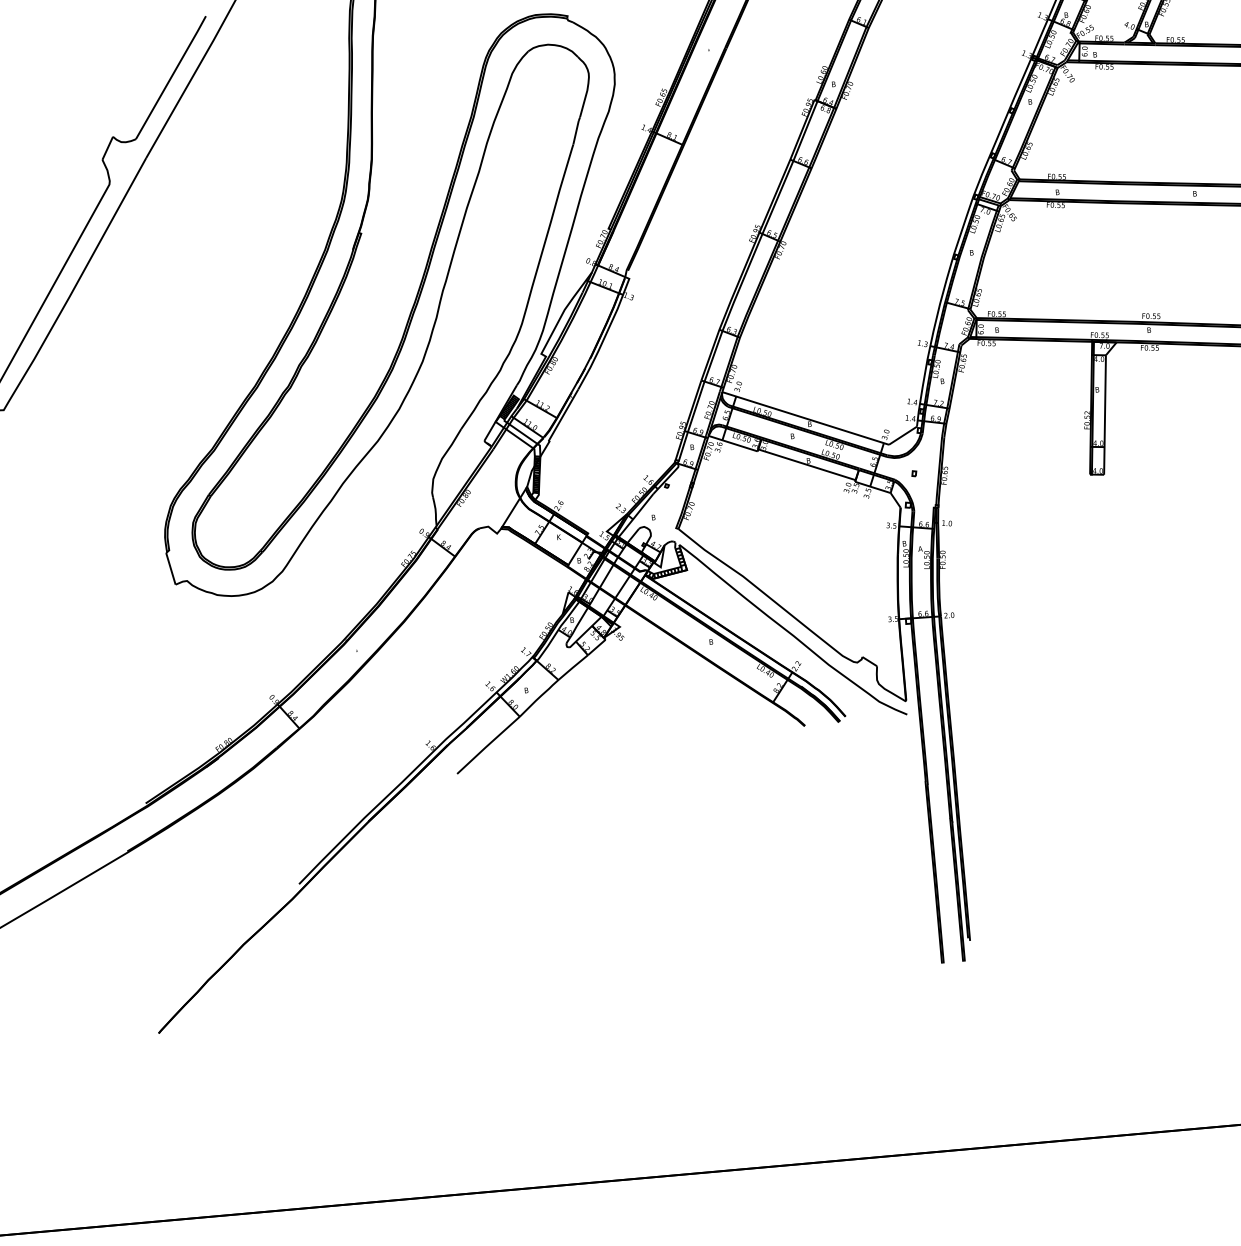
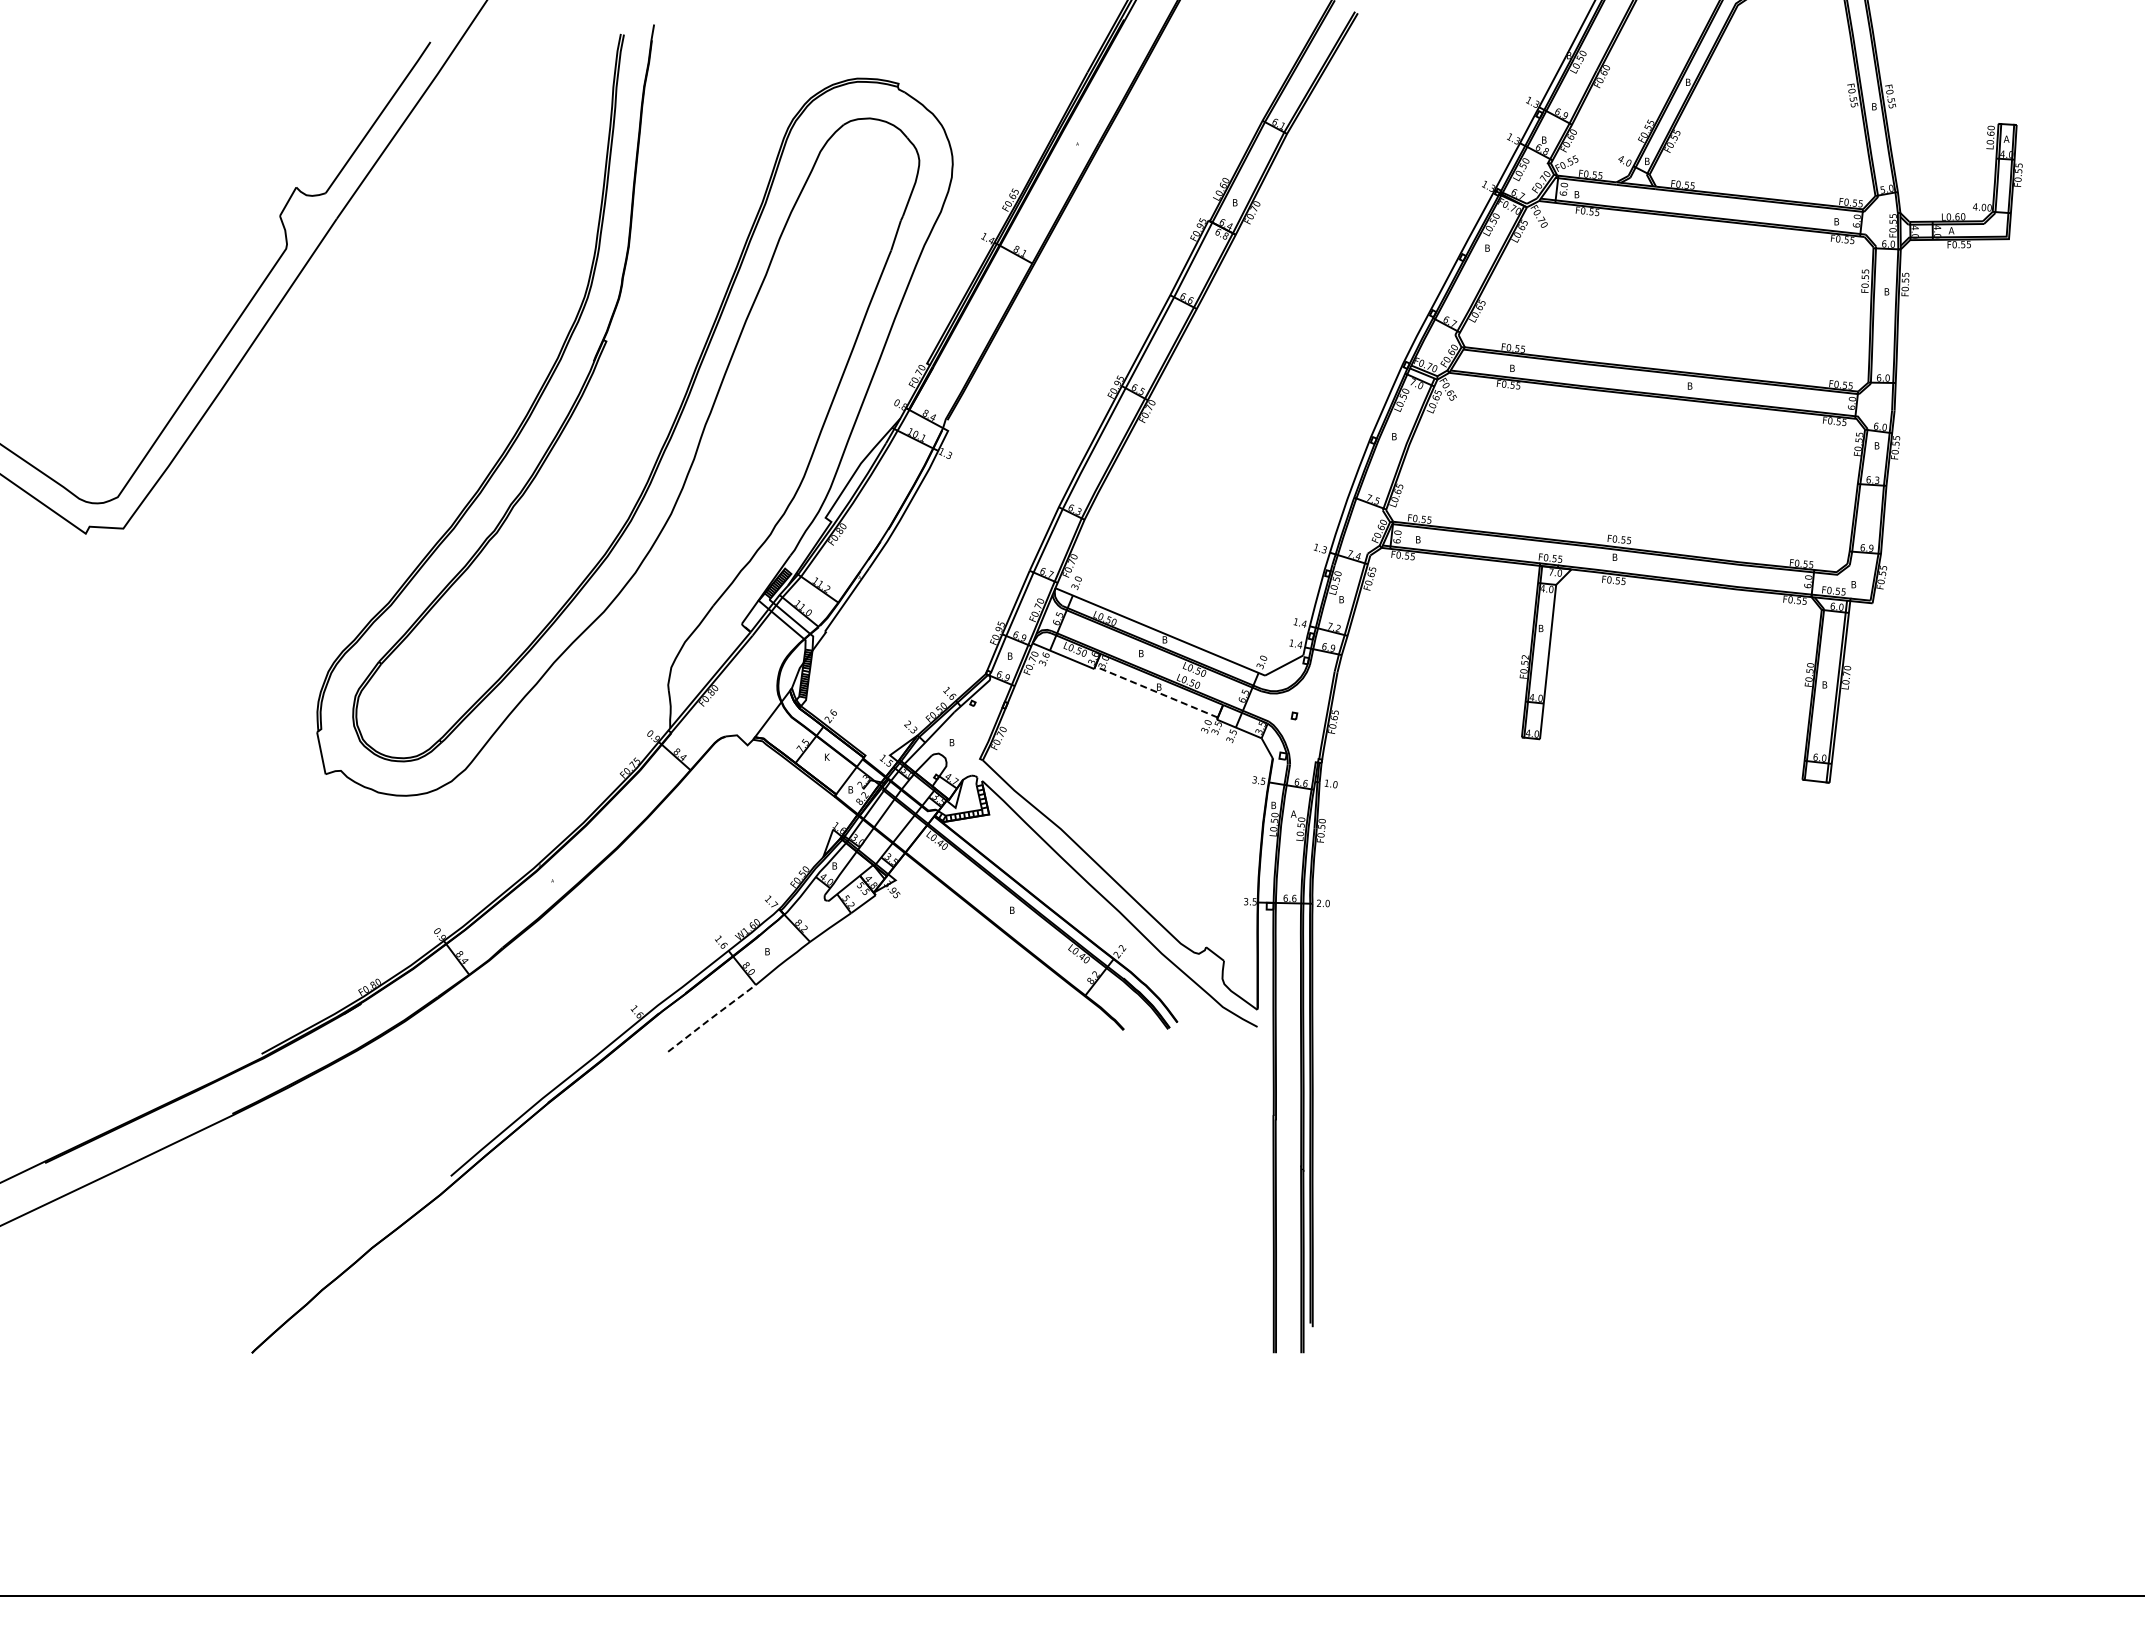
line: (806, 464) -> (1156, 691), solid -> dashed
line: (488, 745) -> (711, 1018), solid -> dashed

